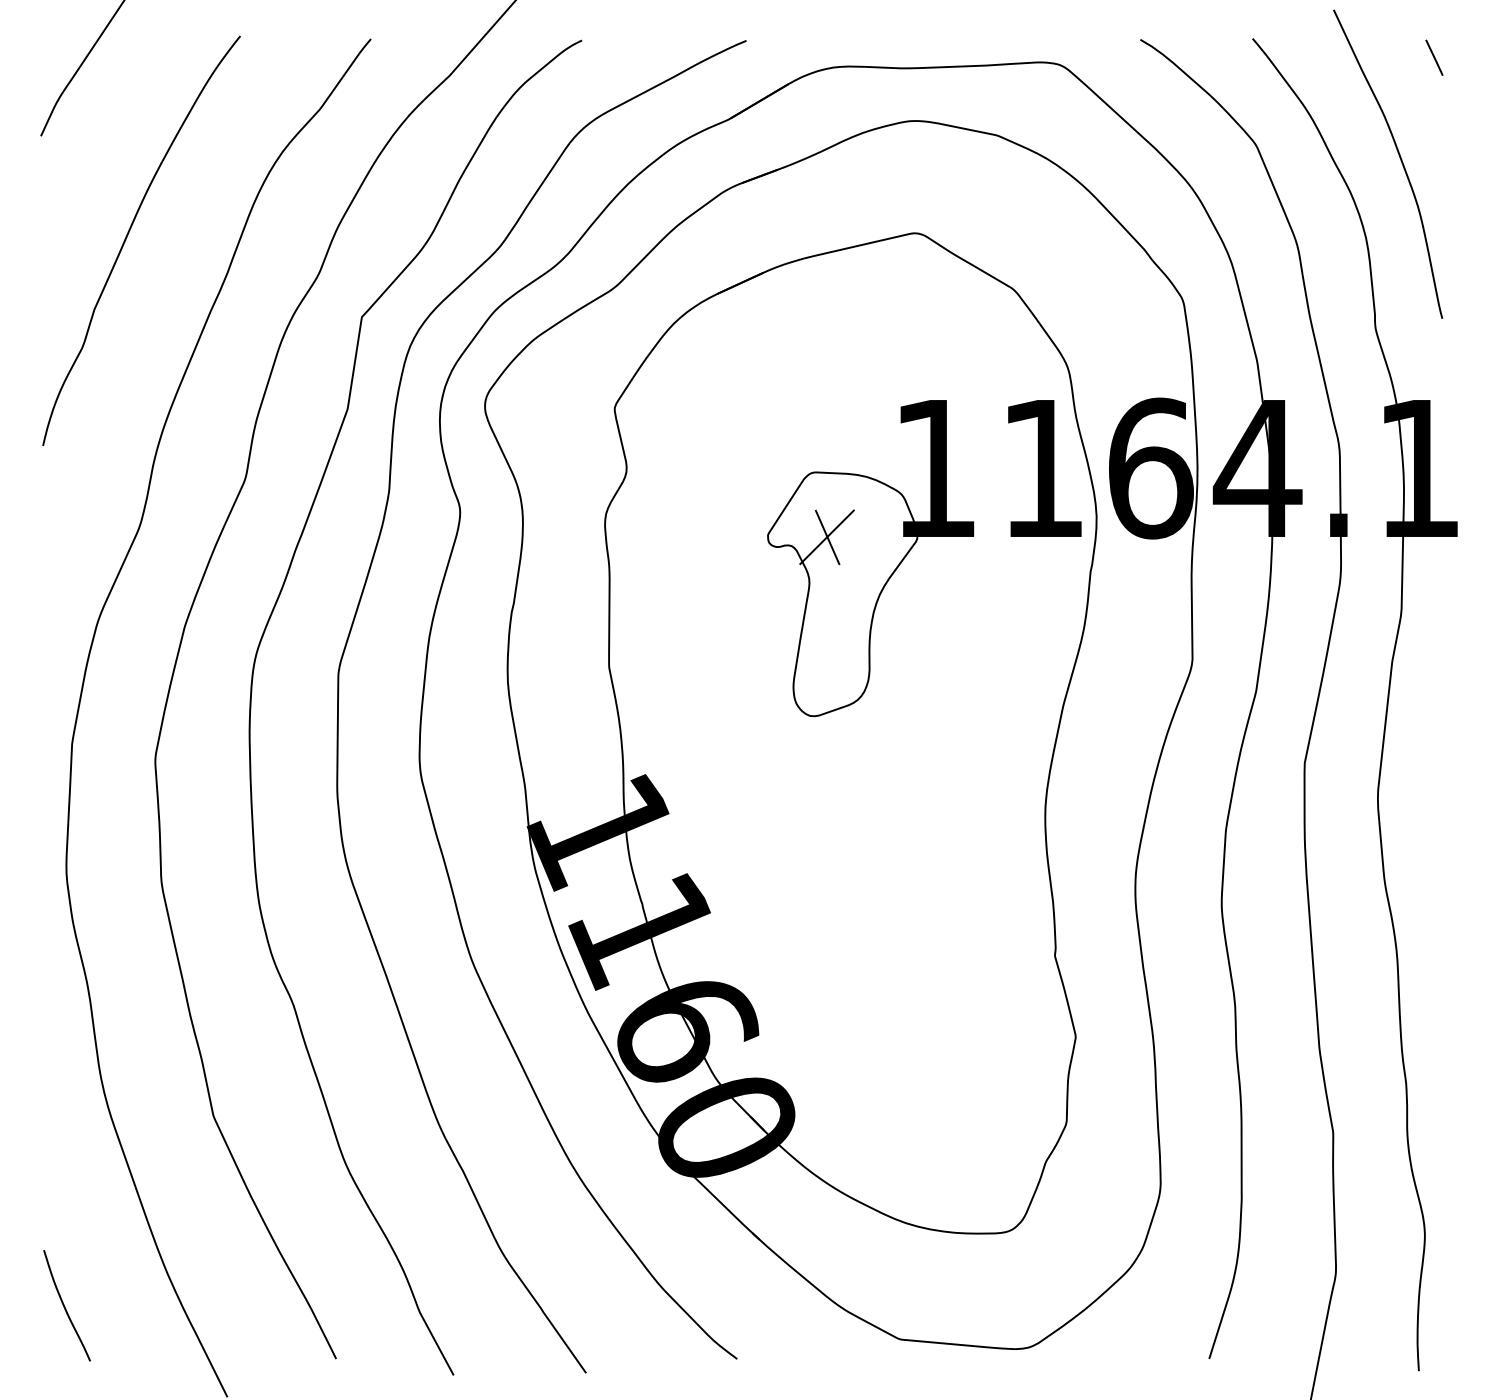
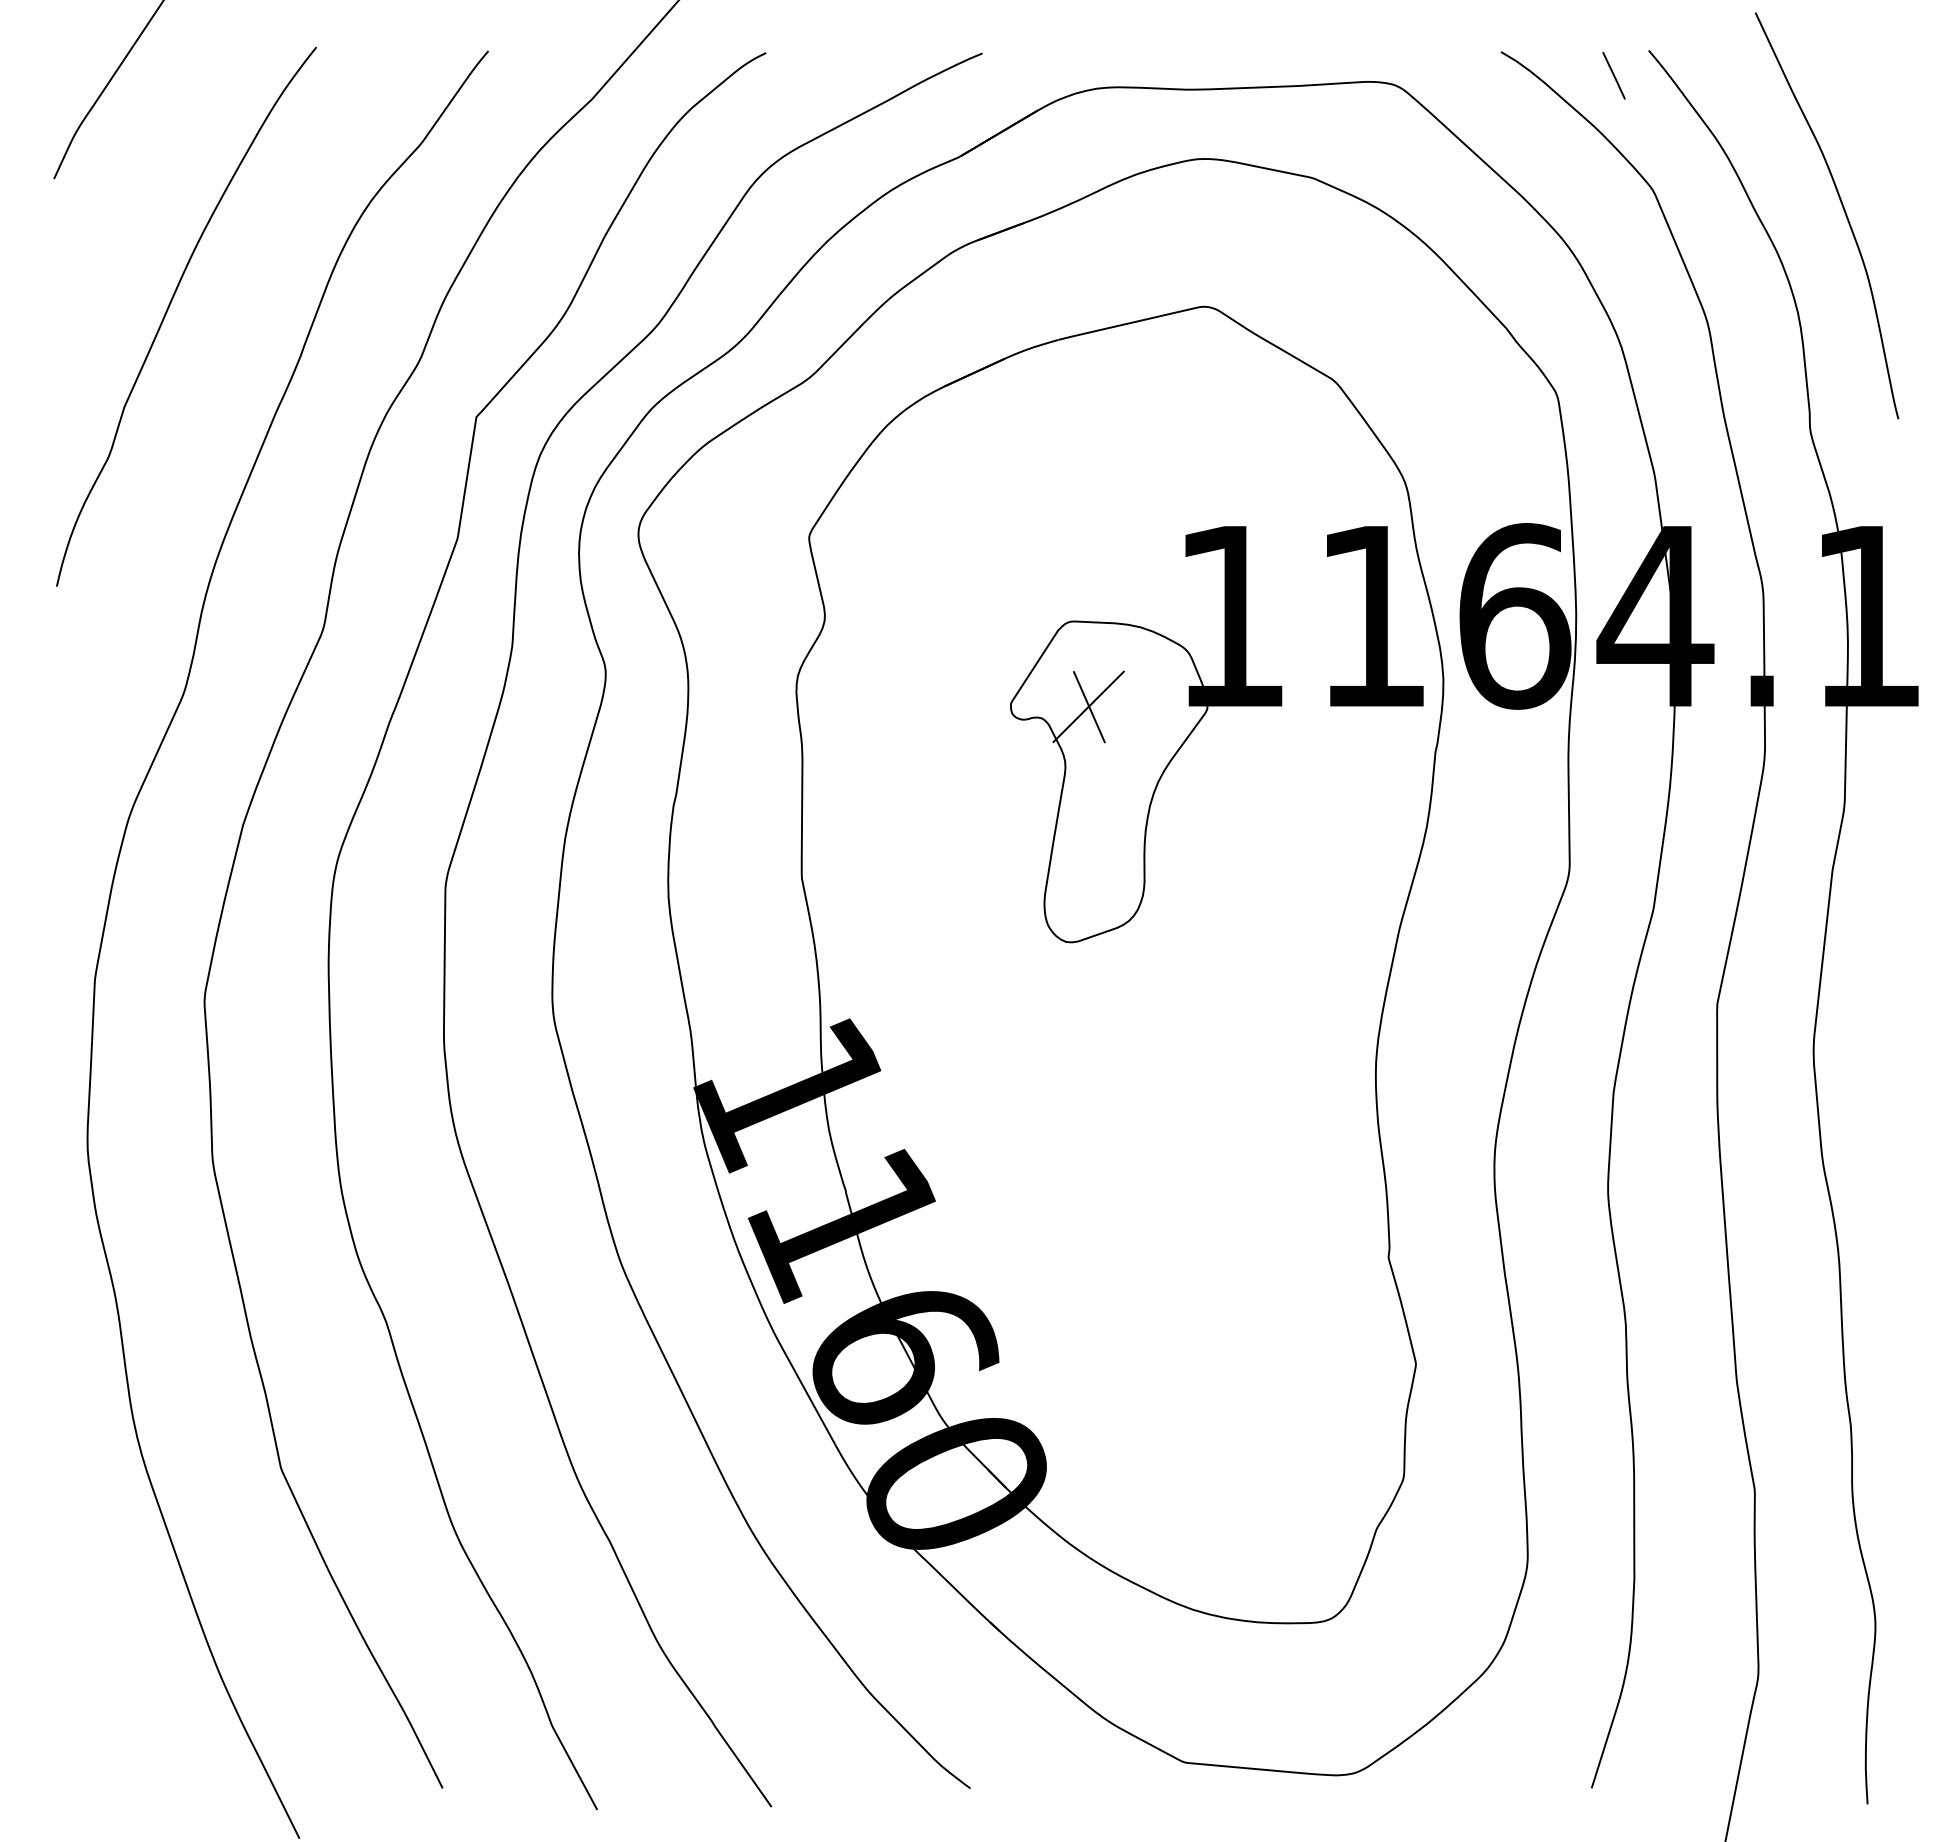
line: (1434, 57) -> (1613, 75), moved
curve: (65, 1307) -> (86, 1720), removed

